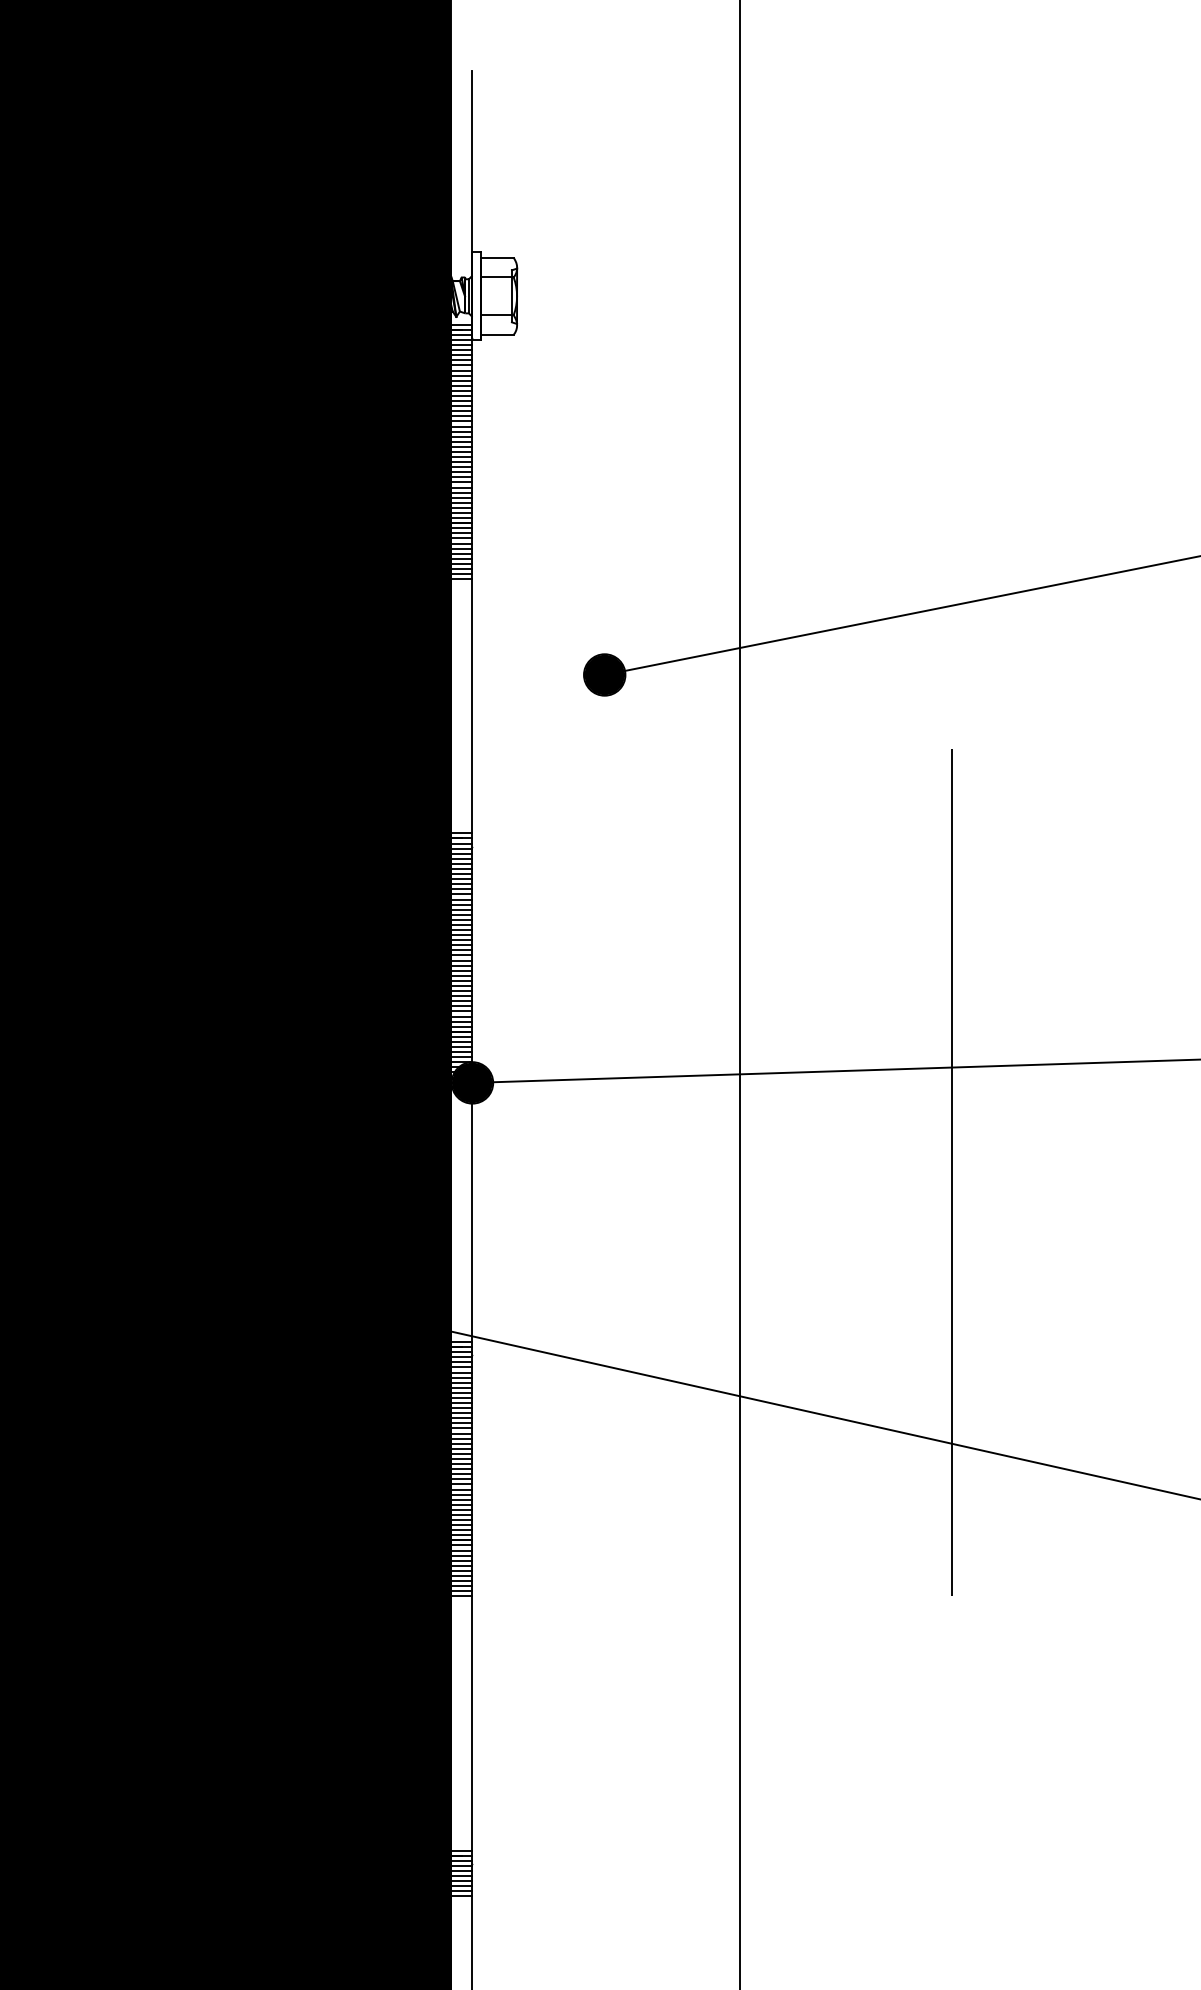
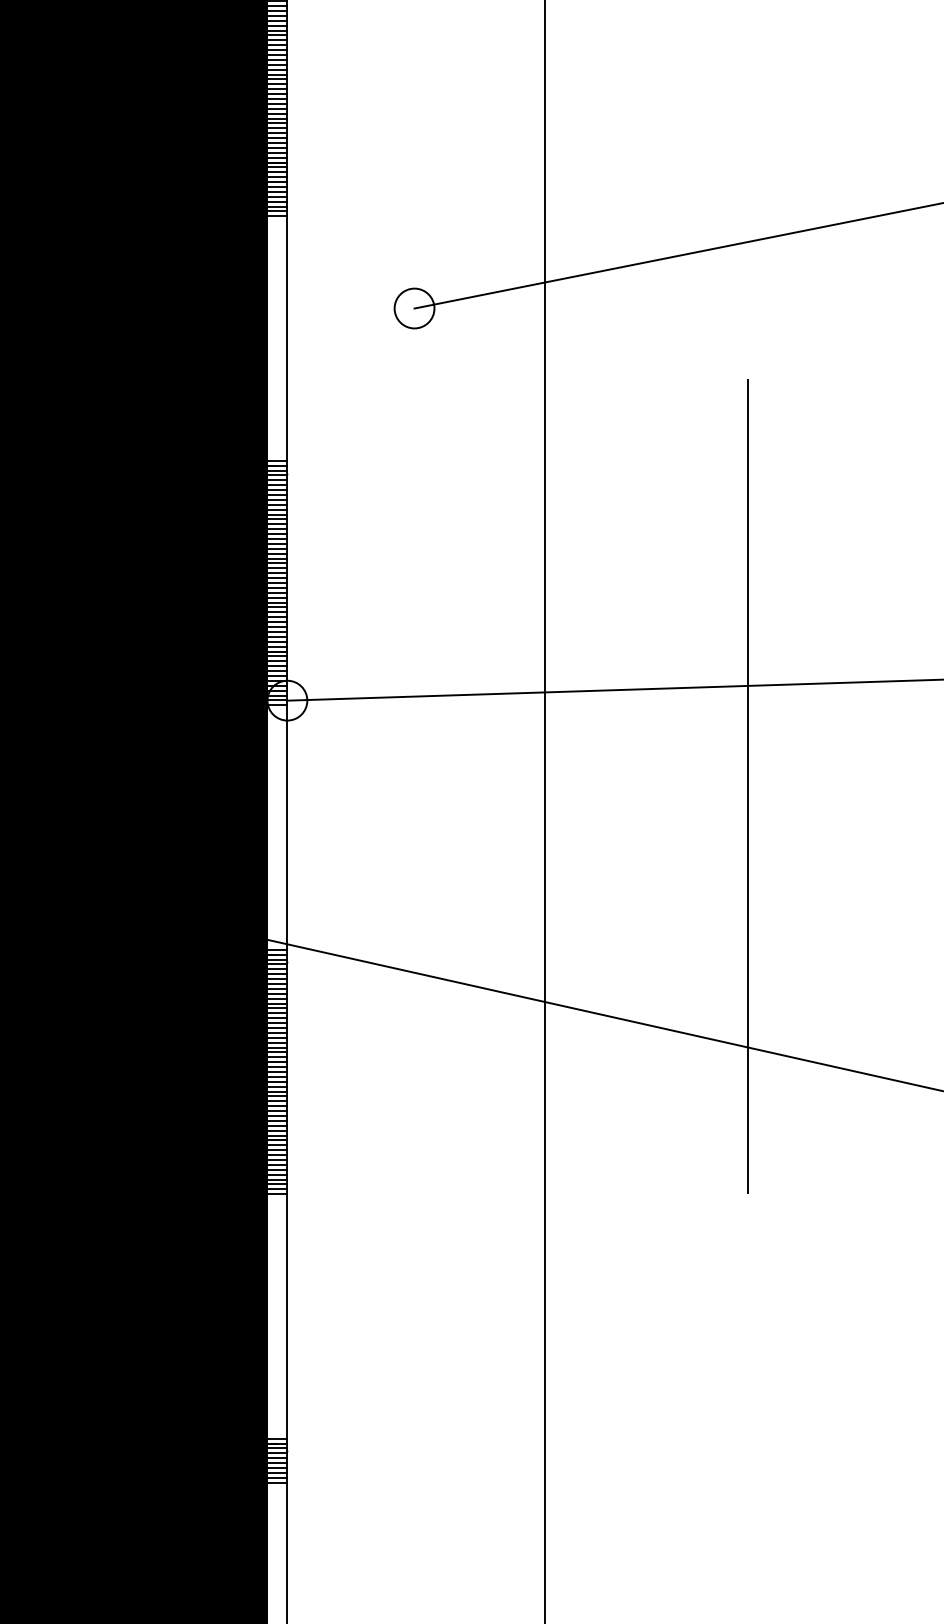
fill: (604, 674) -> (414, 308), removed
fill: (472, 1082) -> (287, 700), removed

